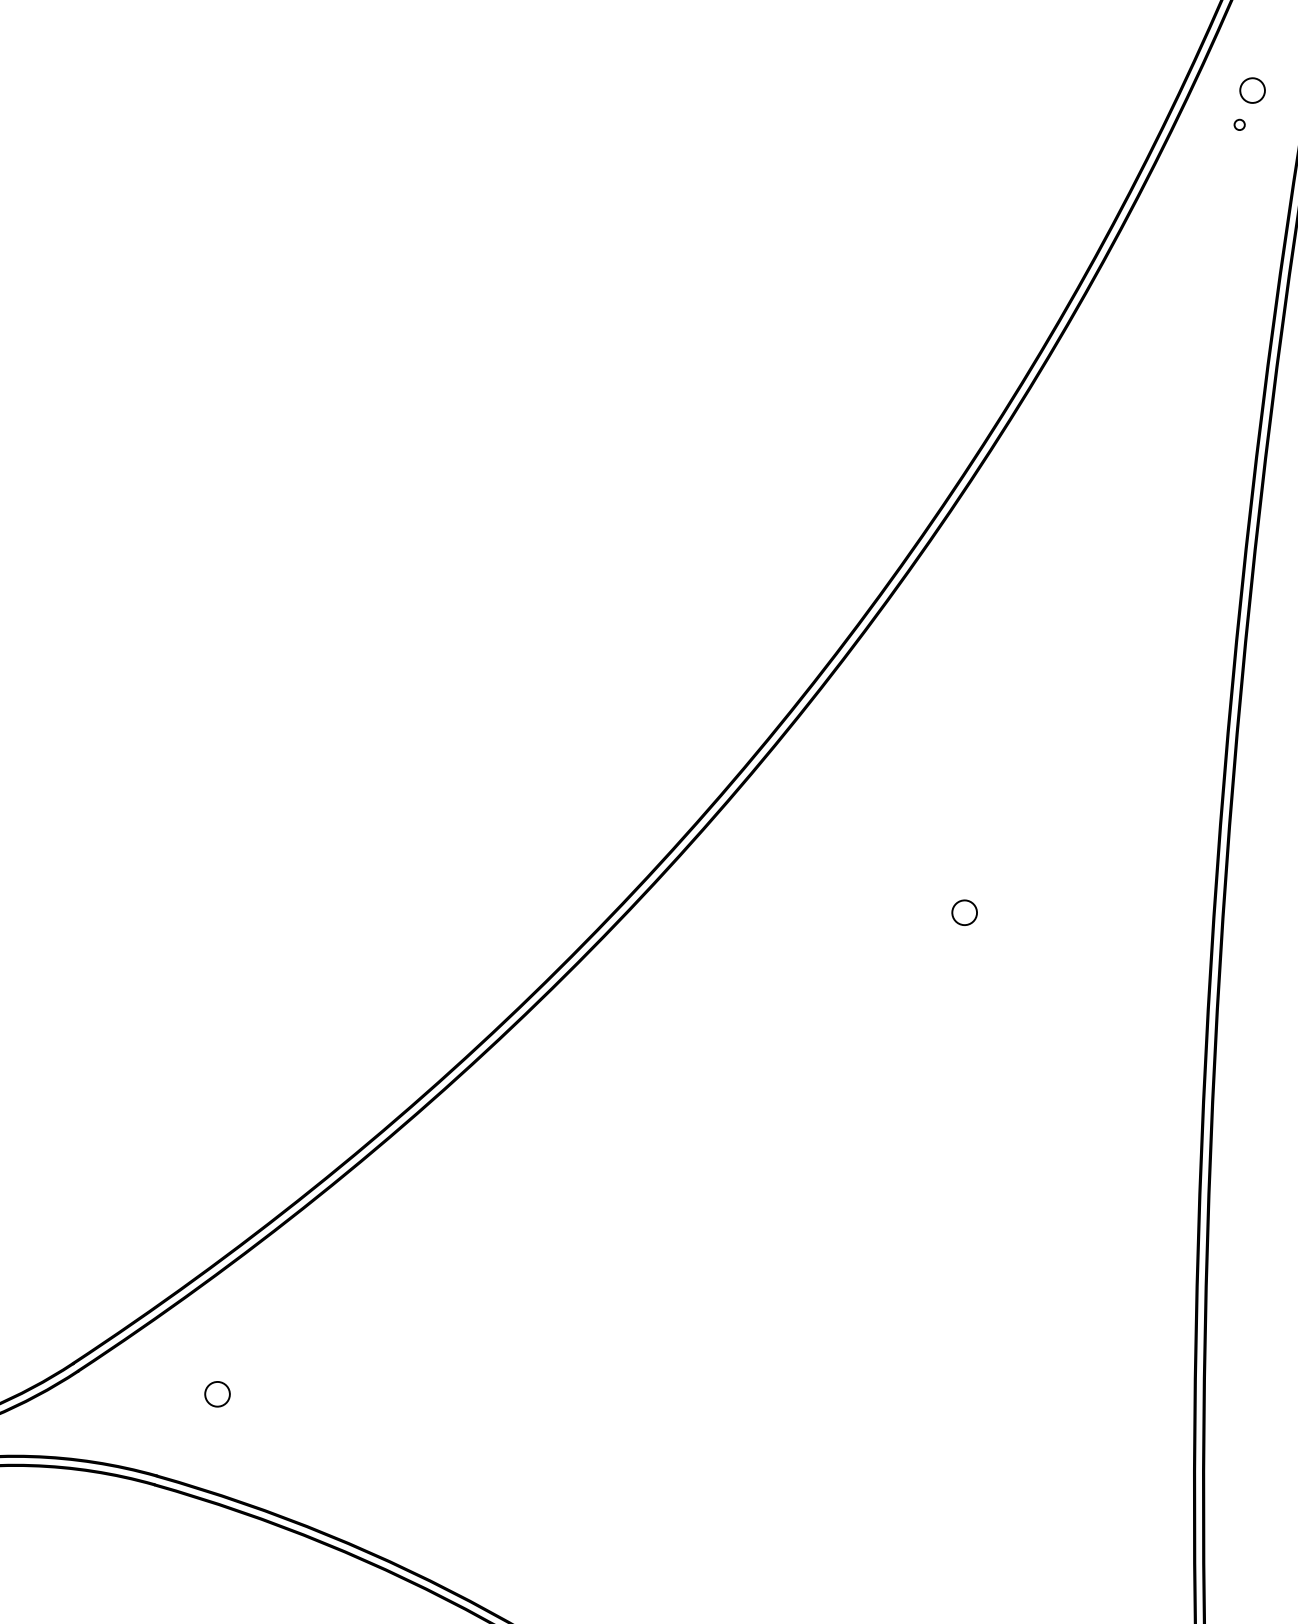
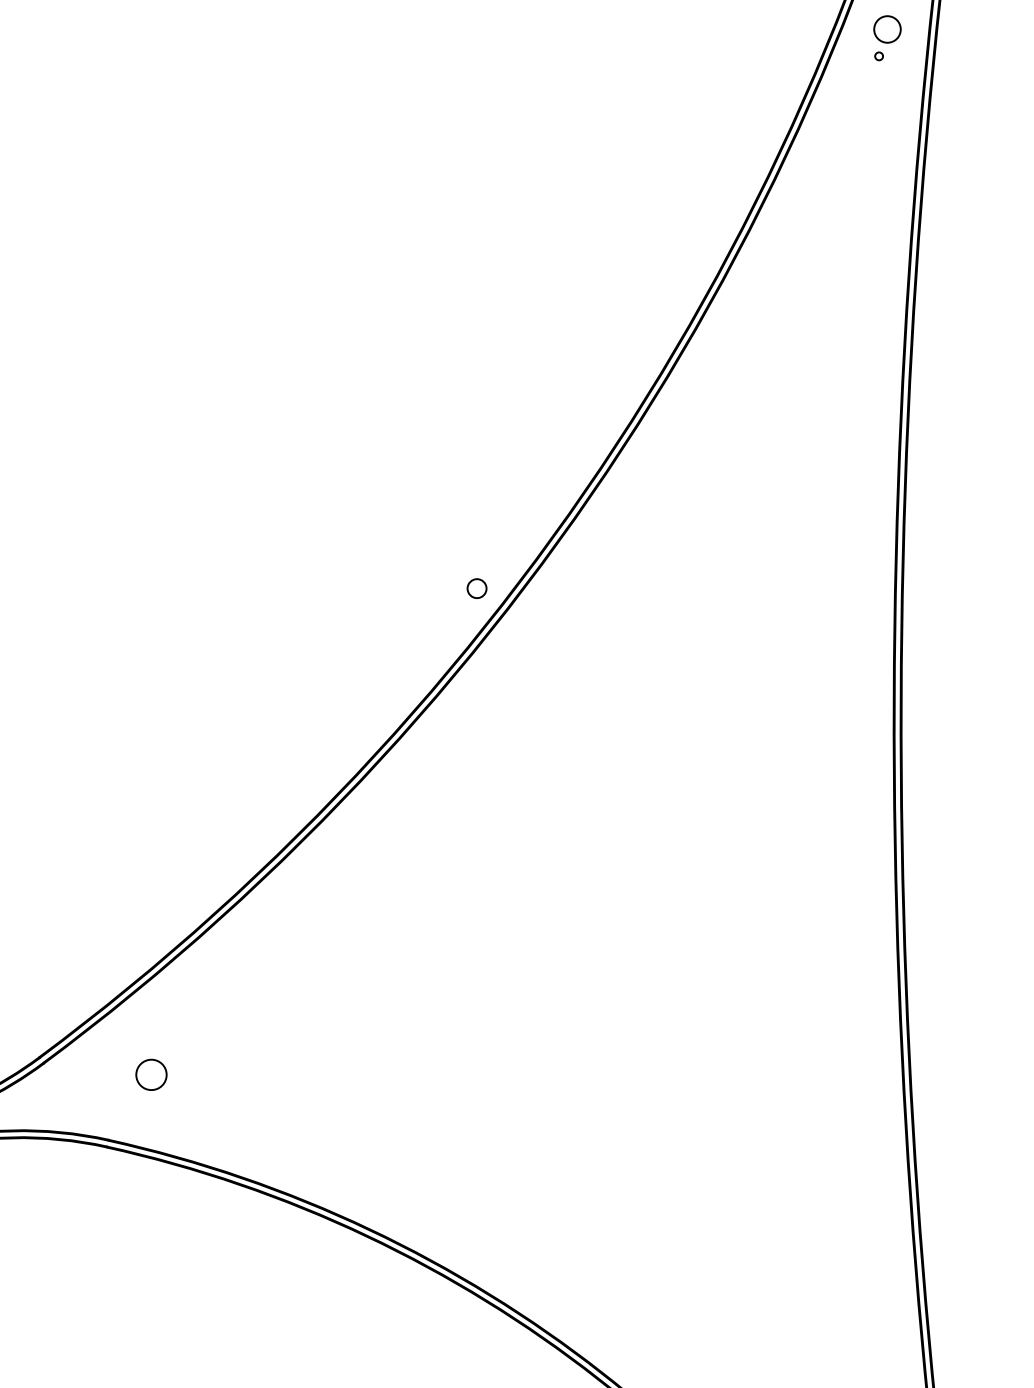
circle: (1252, 90) -> (887, 29), size x1.4
circle: (963, 912) -> (476, 588), moved
circle: (217, 1393) -> (151, 1074), size x1.6

